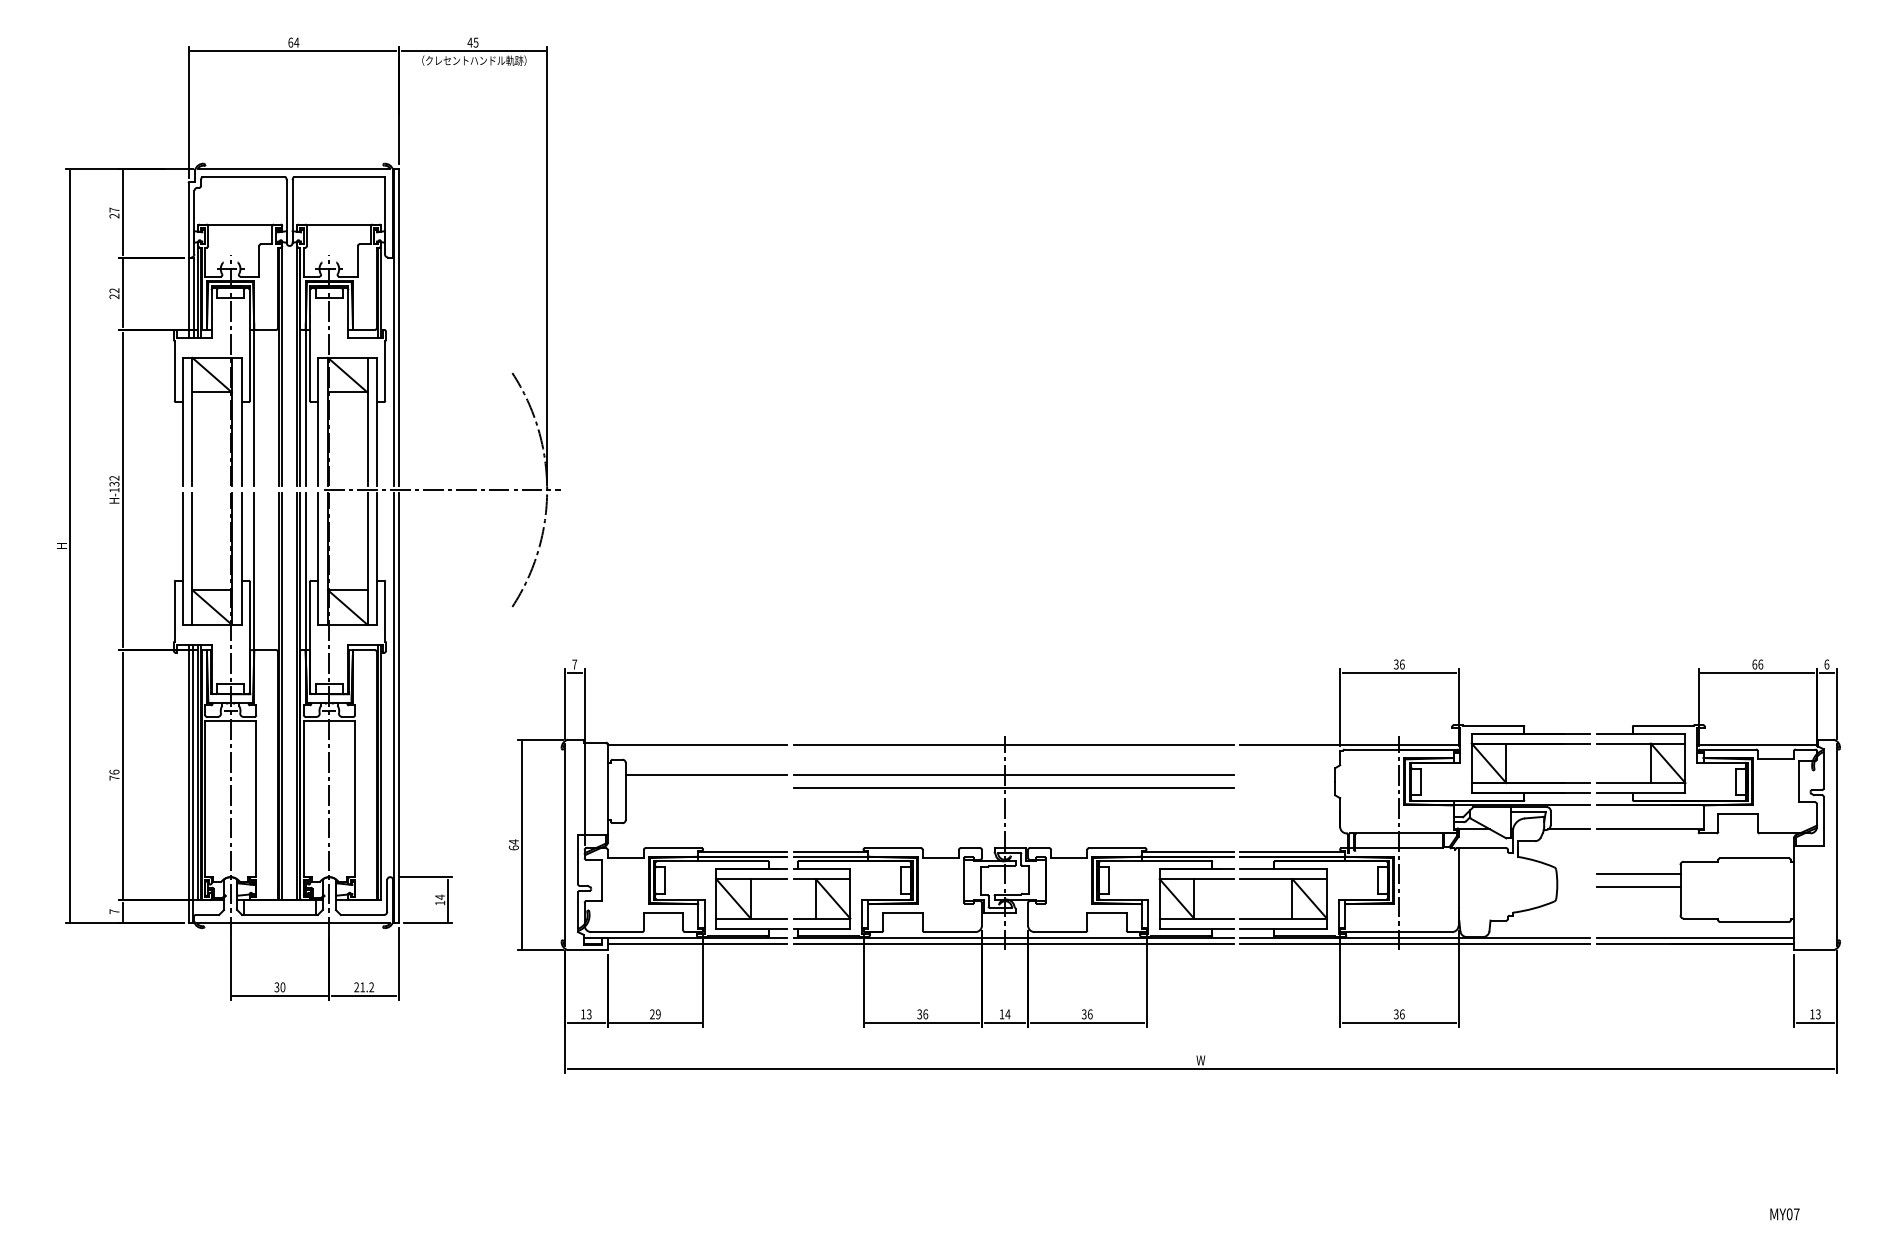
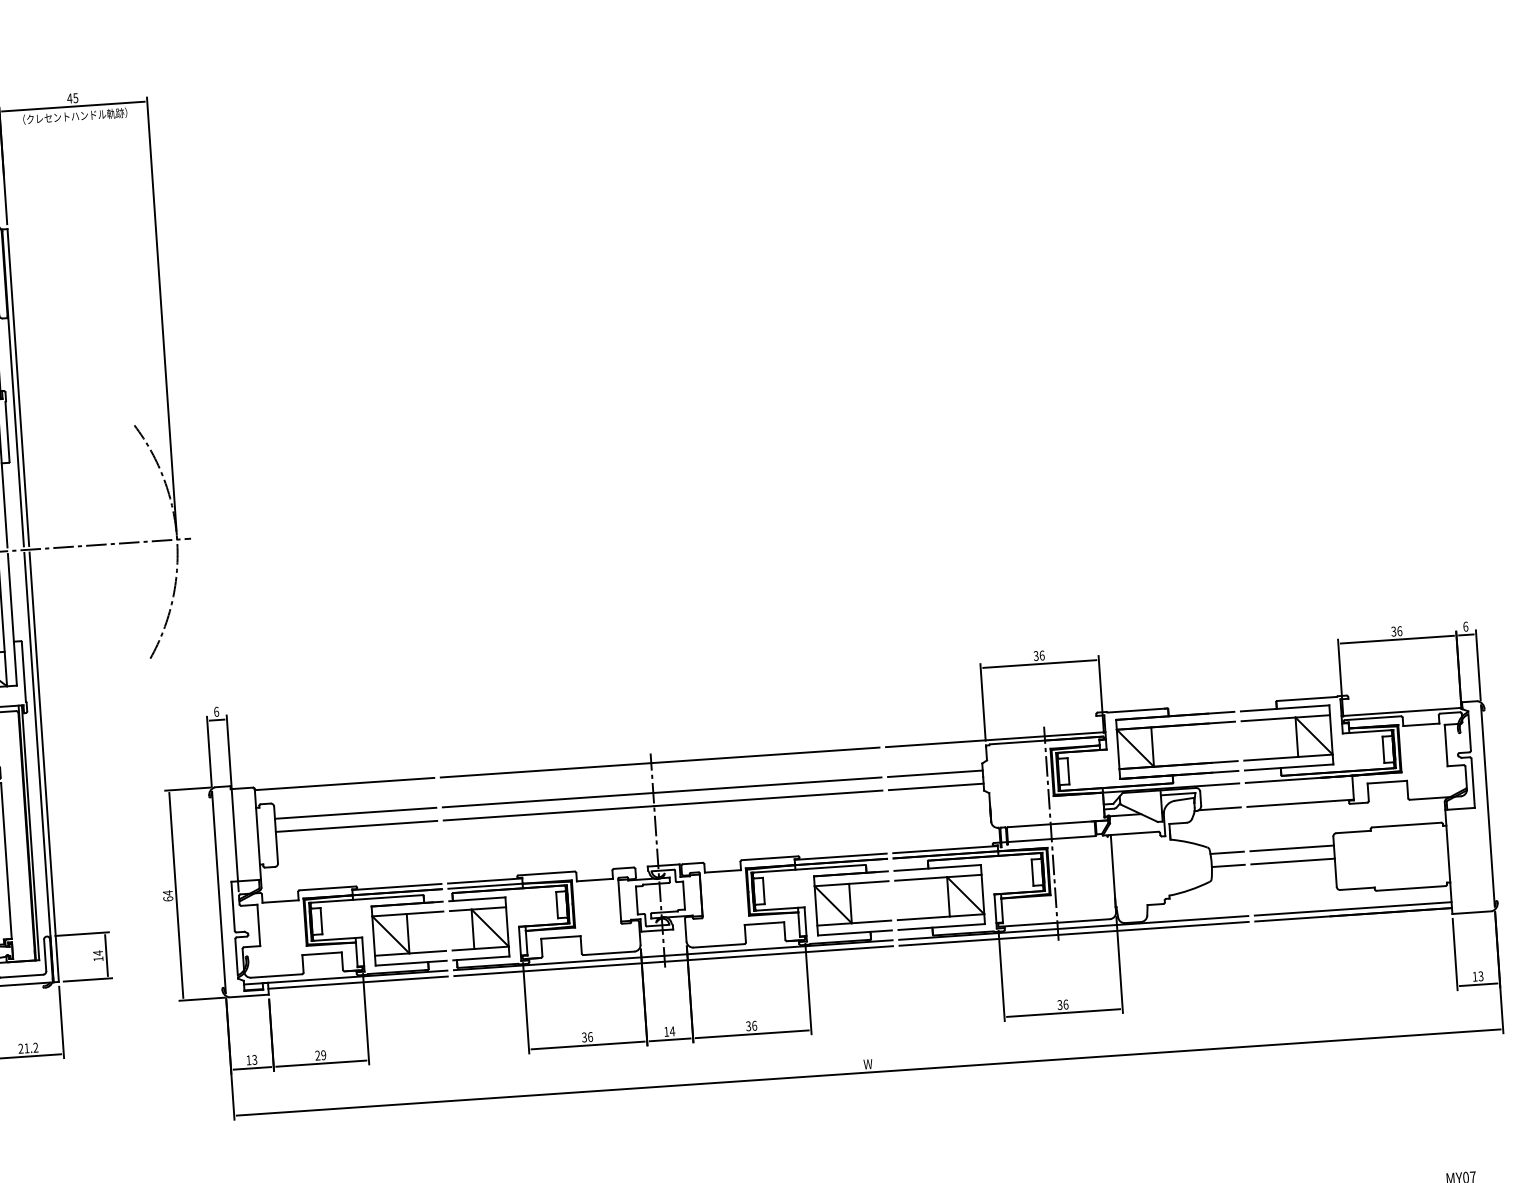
text: (574, 664) -> (216, 711), 7 -> 6
text: (1754, 664) -> (1393, 631), 66 -> 36
line: (1287, 775) -> (935, 774), added
line: (706, 788) -> (356, 826), added
line: (1287, 788) -> (936, 787), added
line: (1573, 873) -> (1227, 852), added
line: (1573, 887) -> (1228, 866), added

